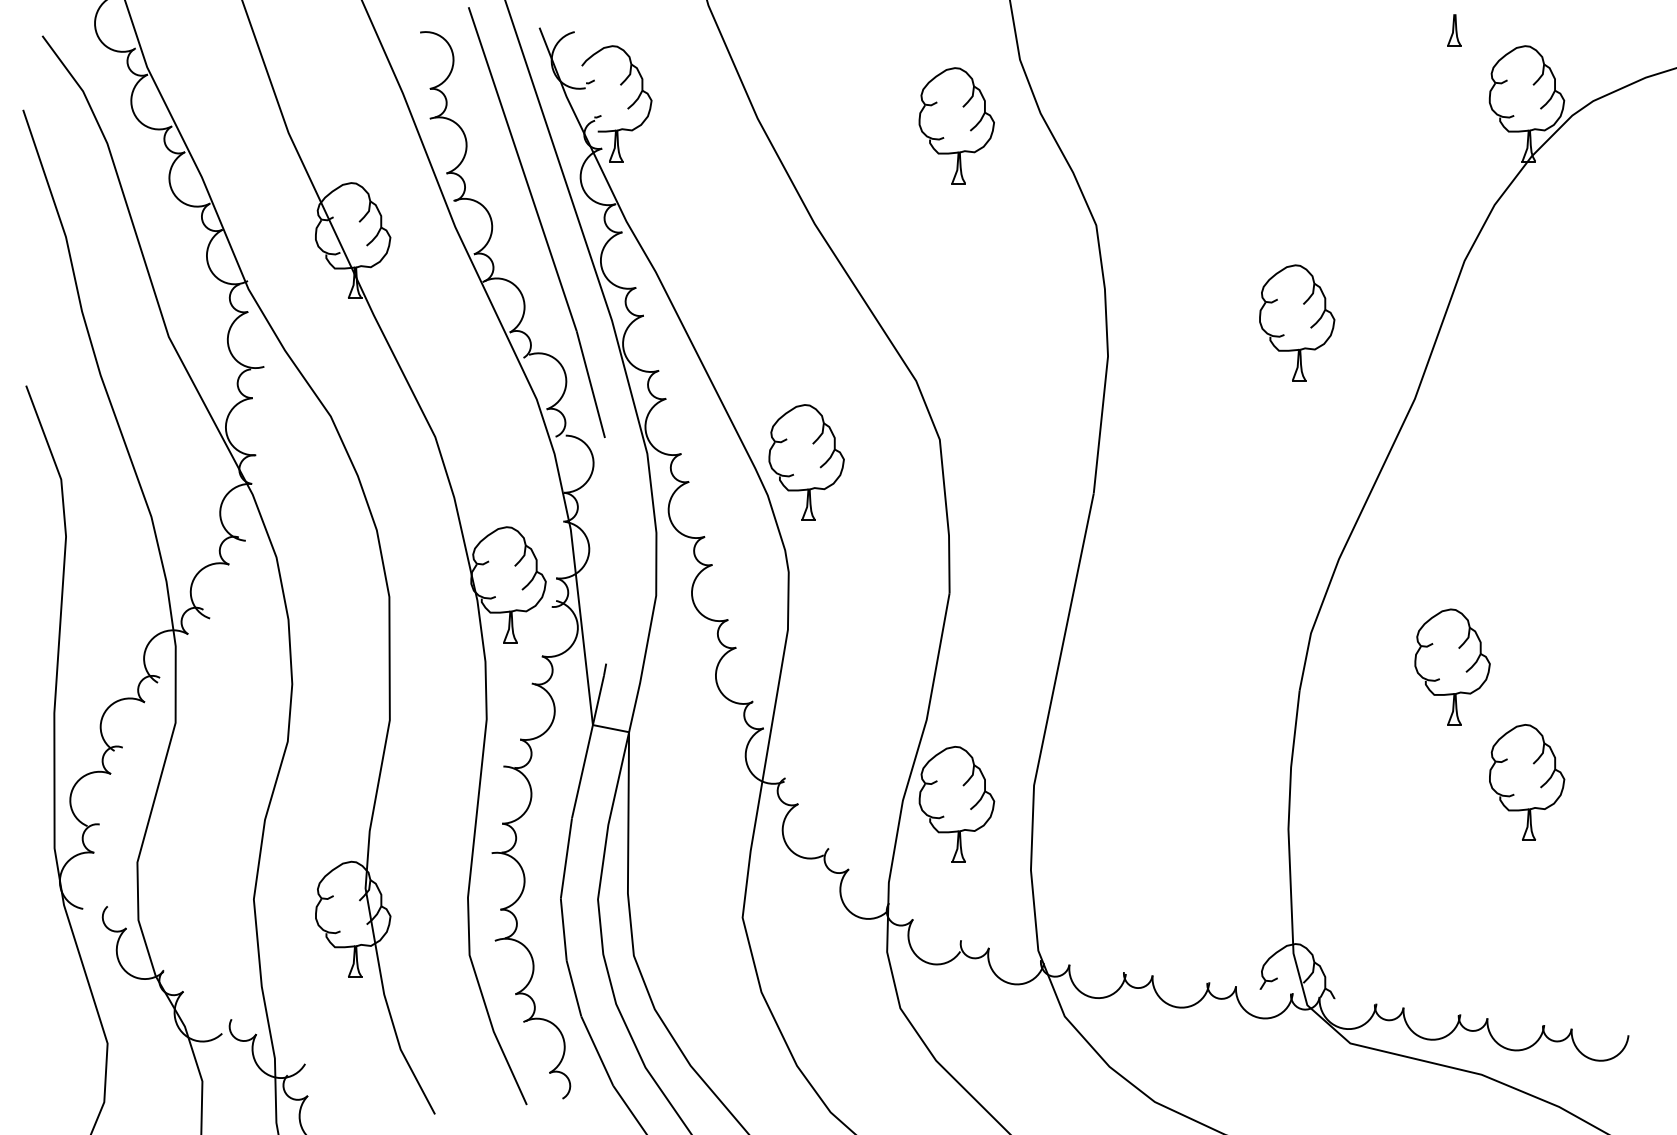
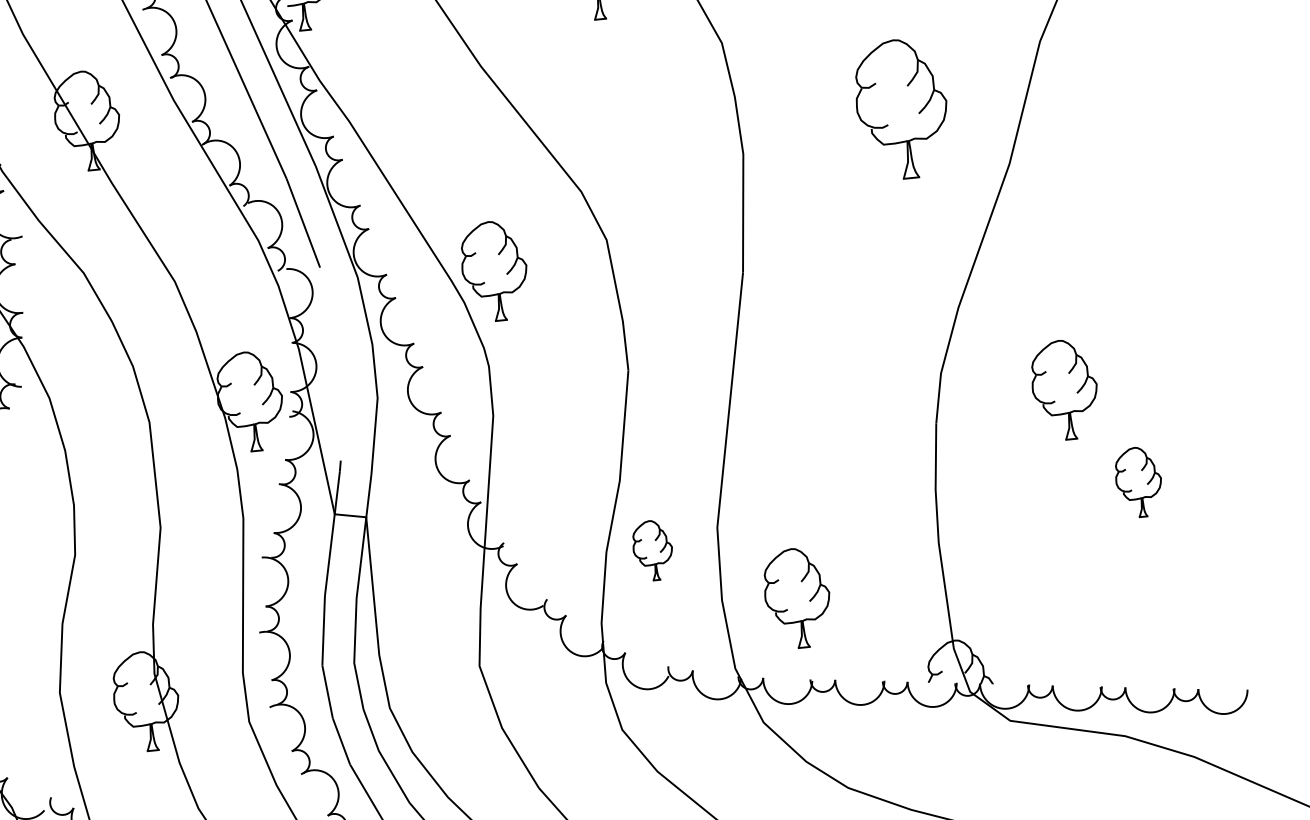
part: (1297, 322) -> (902, 108), size x1.4
part: (1527, 782) -> (1139, 482), size x0.7
part: (956, 804) -> (652, 550), size x0.6
part: (1118, 876) -> (797, 598), added

